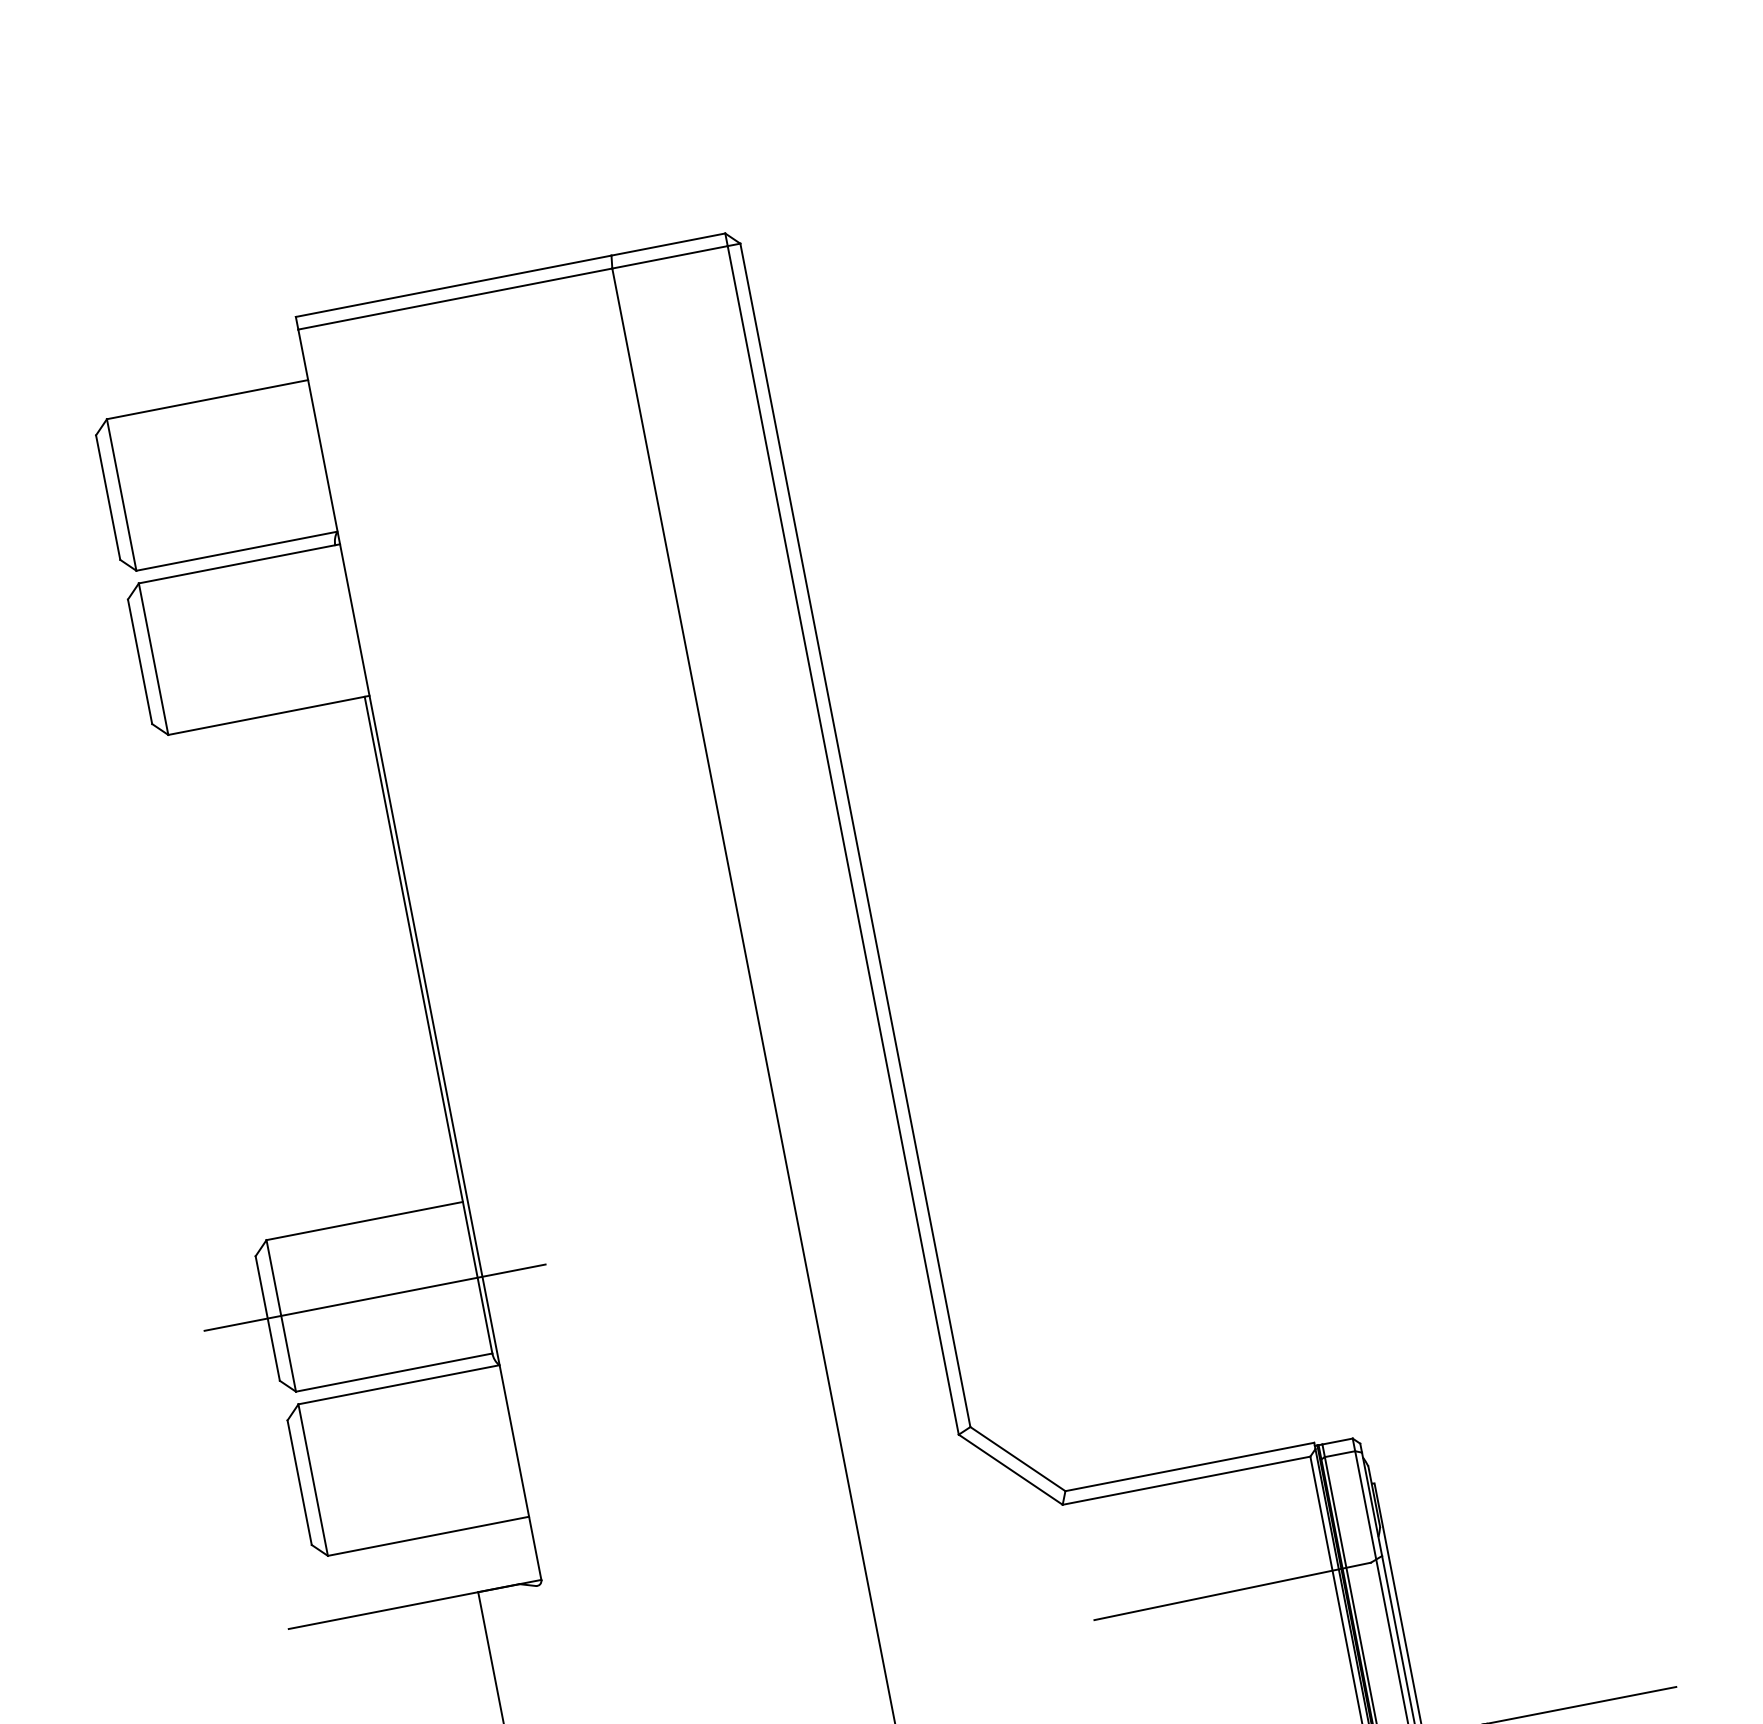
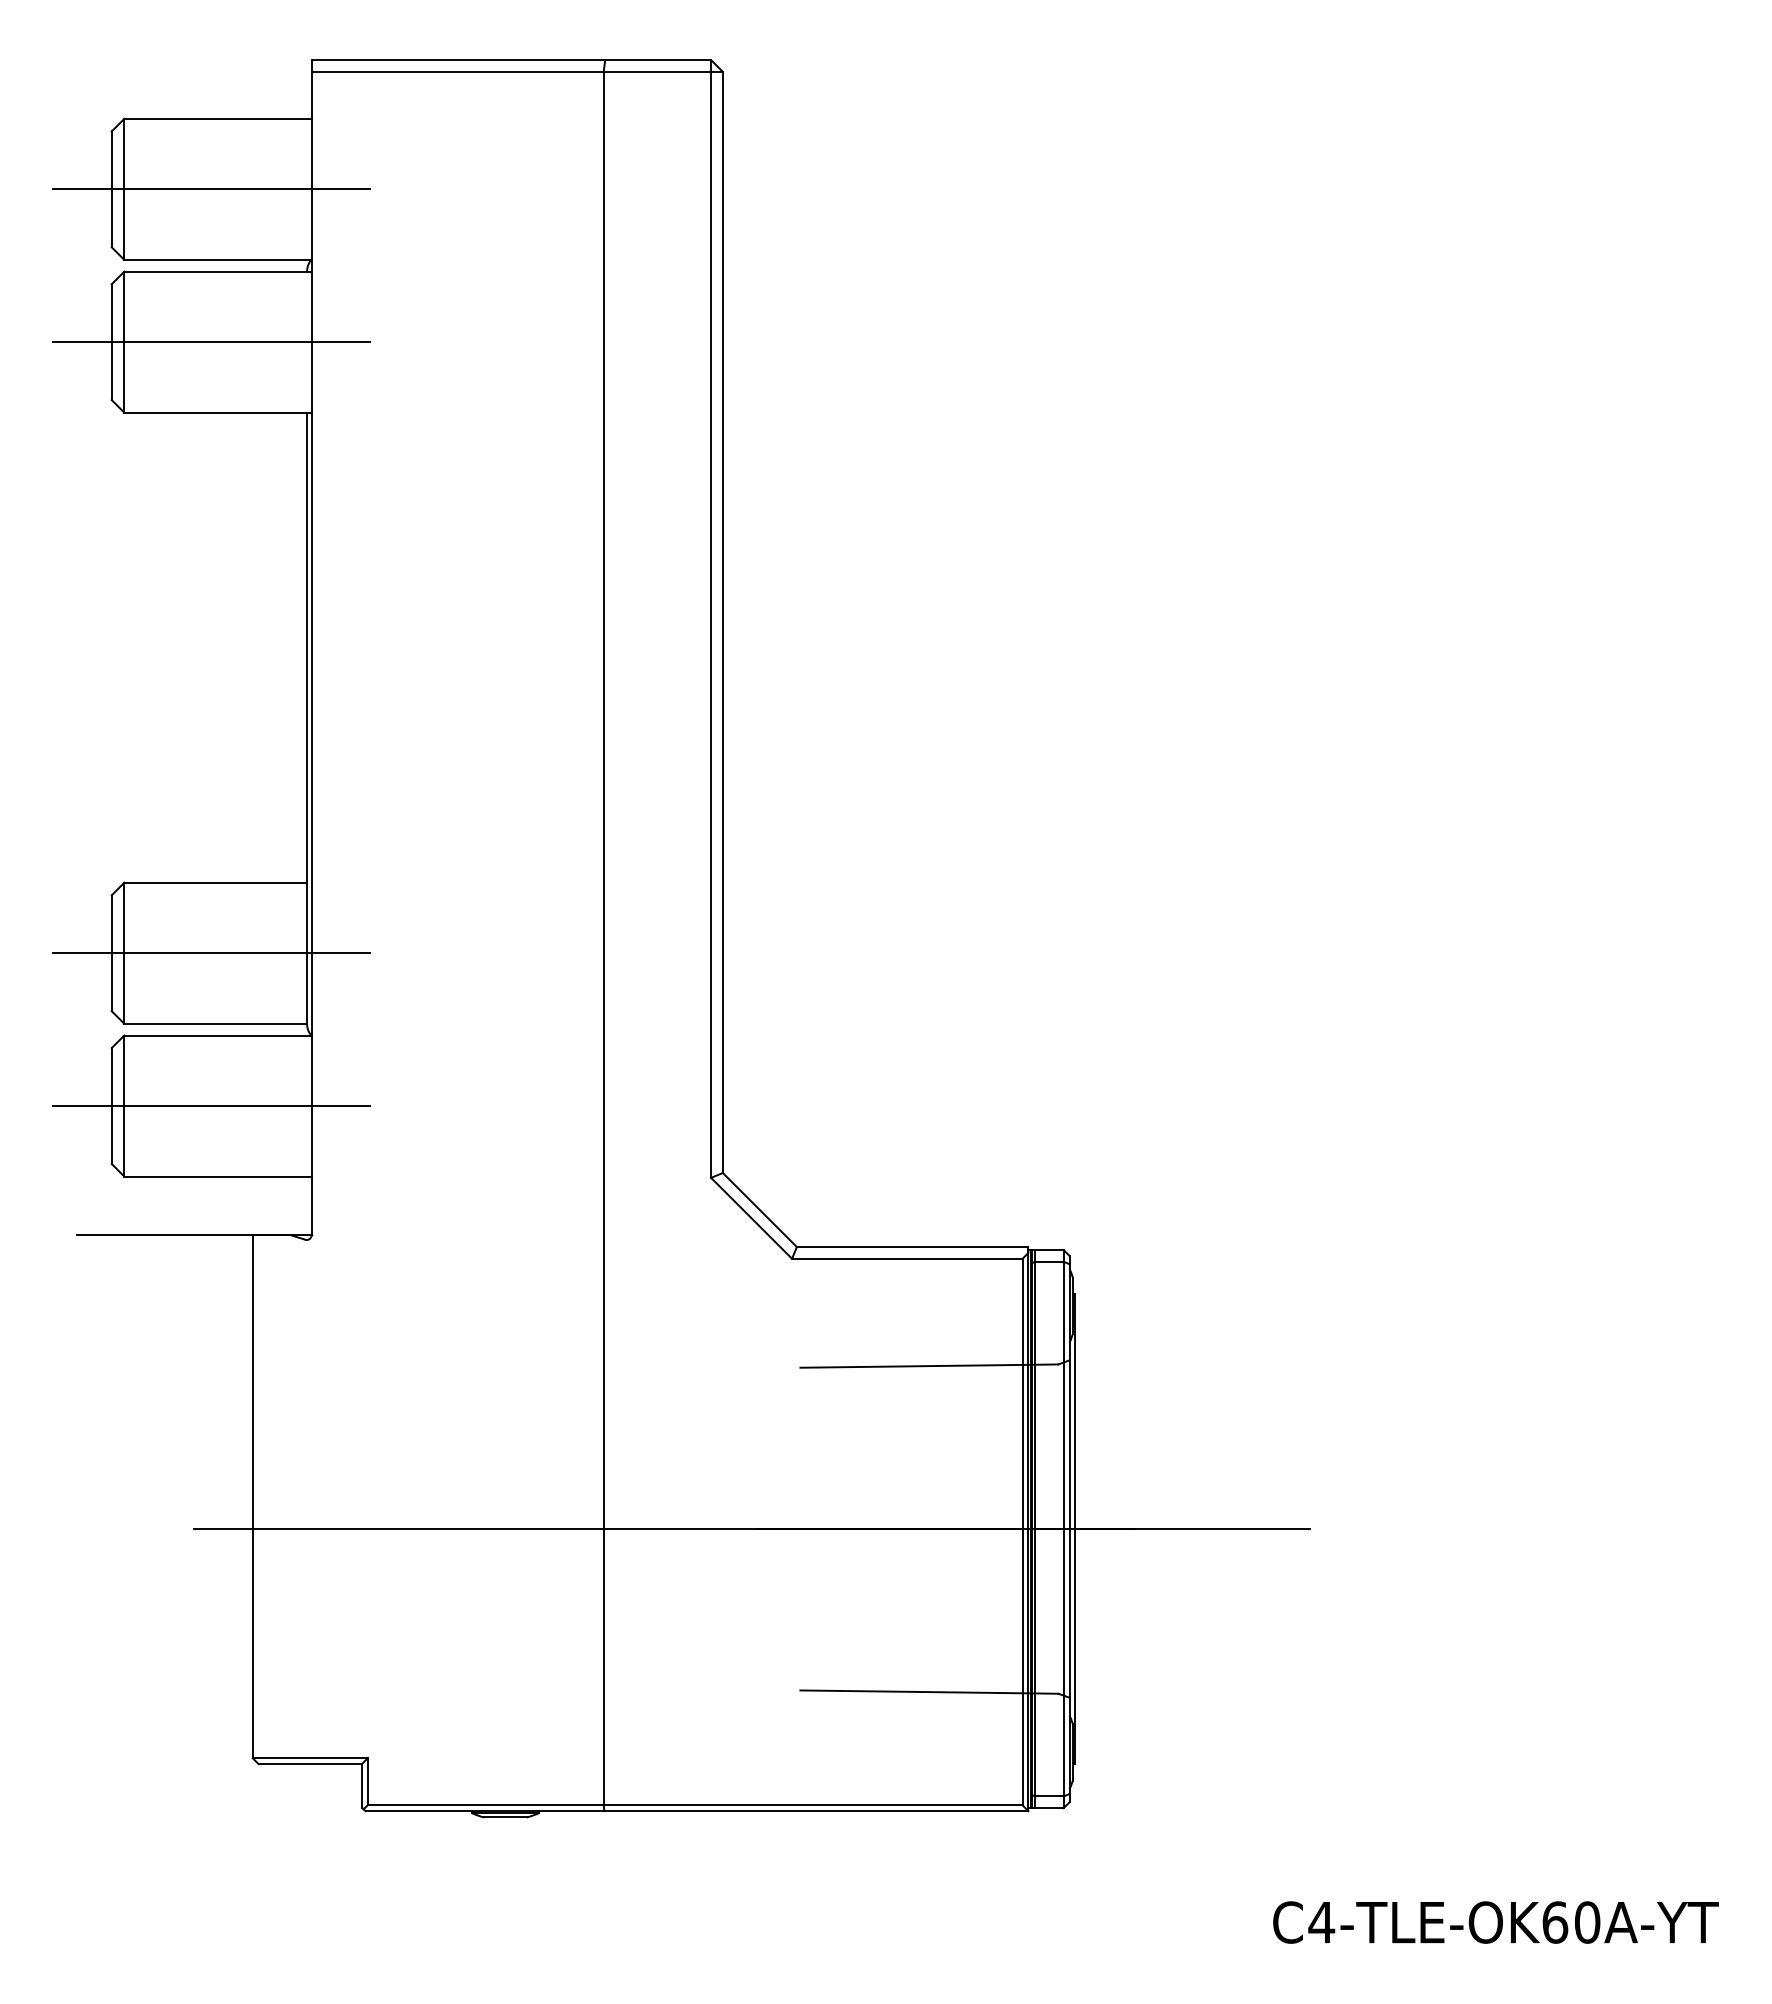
line: (215, 476) -> (211, 189), added
line: (247, 641) -> (211, 342), added
line: (406, 1462) -> (211, 1106), added

